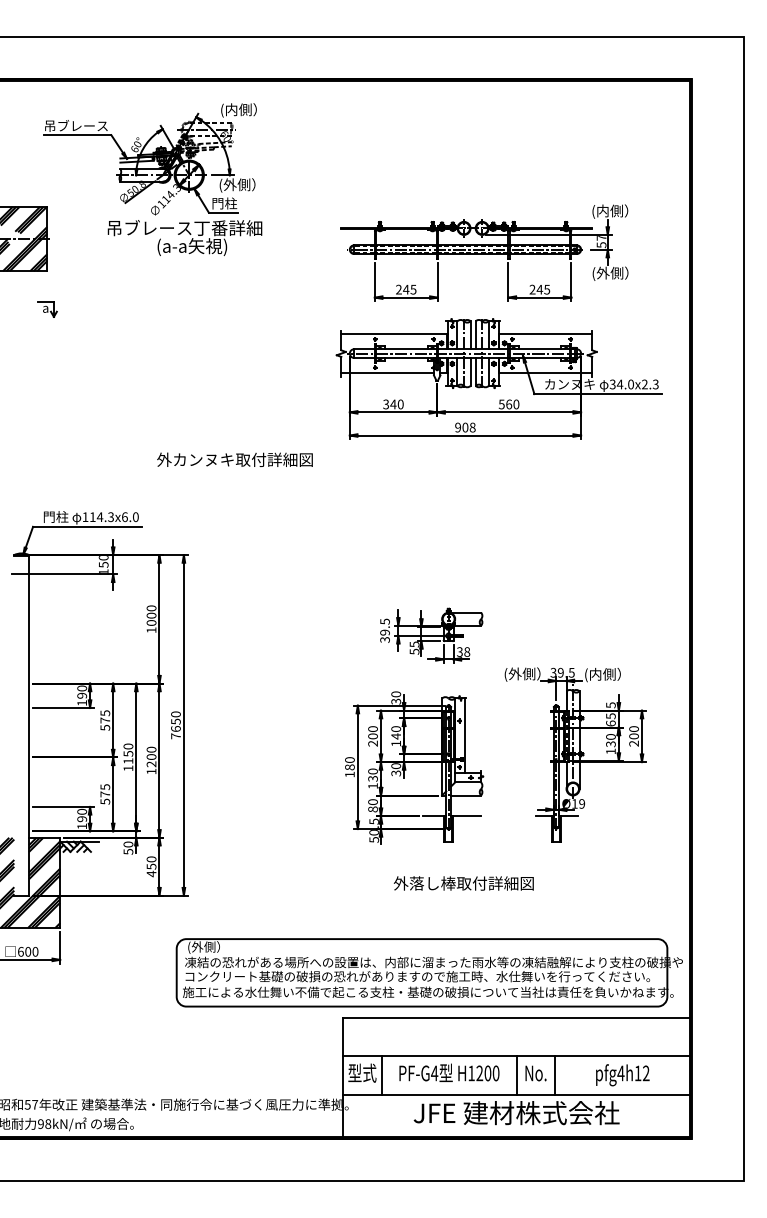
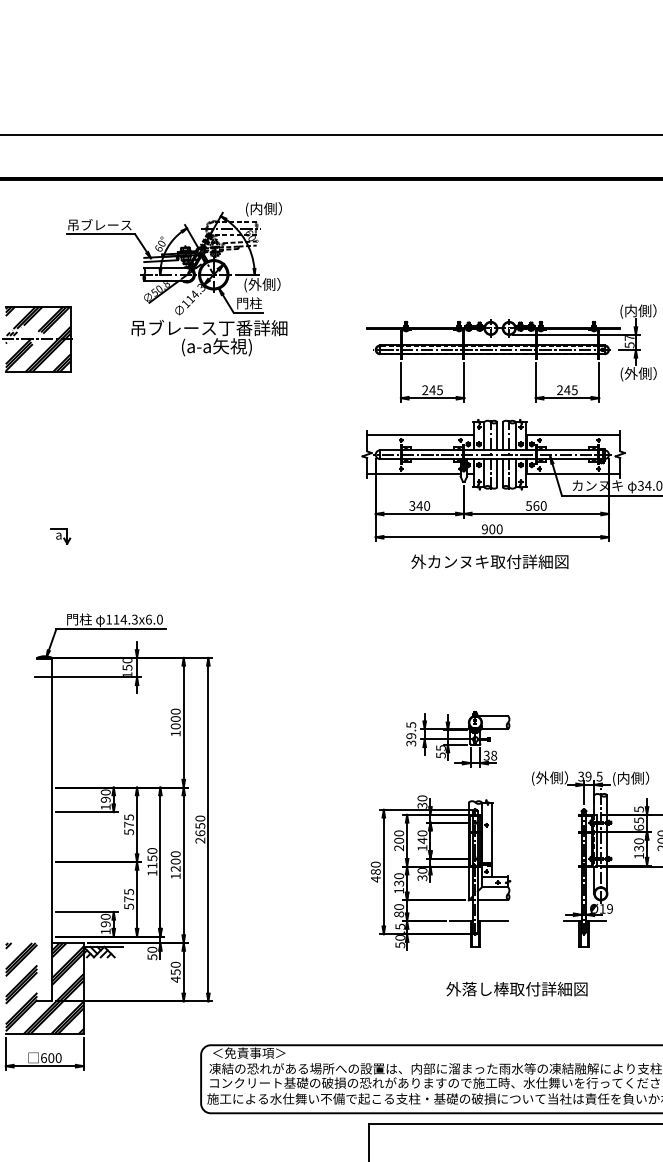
part: (47, 309) -> (60, 536), moved
text: (472, 427) -> (499, 529), 908 -> 900
text: (234, 459) -> (489, 561), moved
text: (175, 736) -> (199, 840), 7650 -> 2650
text: (349, 774) -> (375, 879), 180 -> 480
text: (463, 883) -> (516, 989), moved
text: (224, 947) -> (249, 1053), (外側） -> ＜免責事項＞

